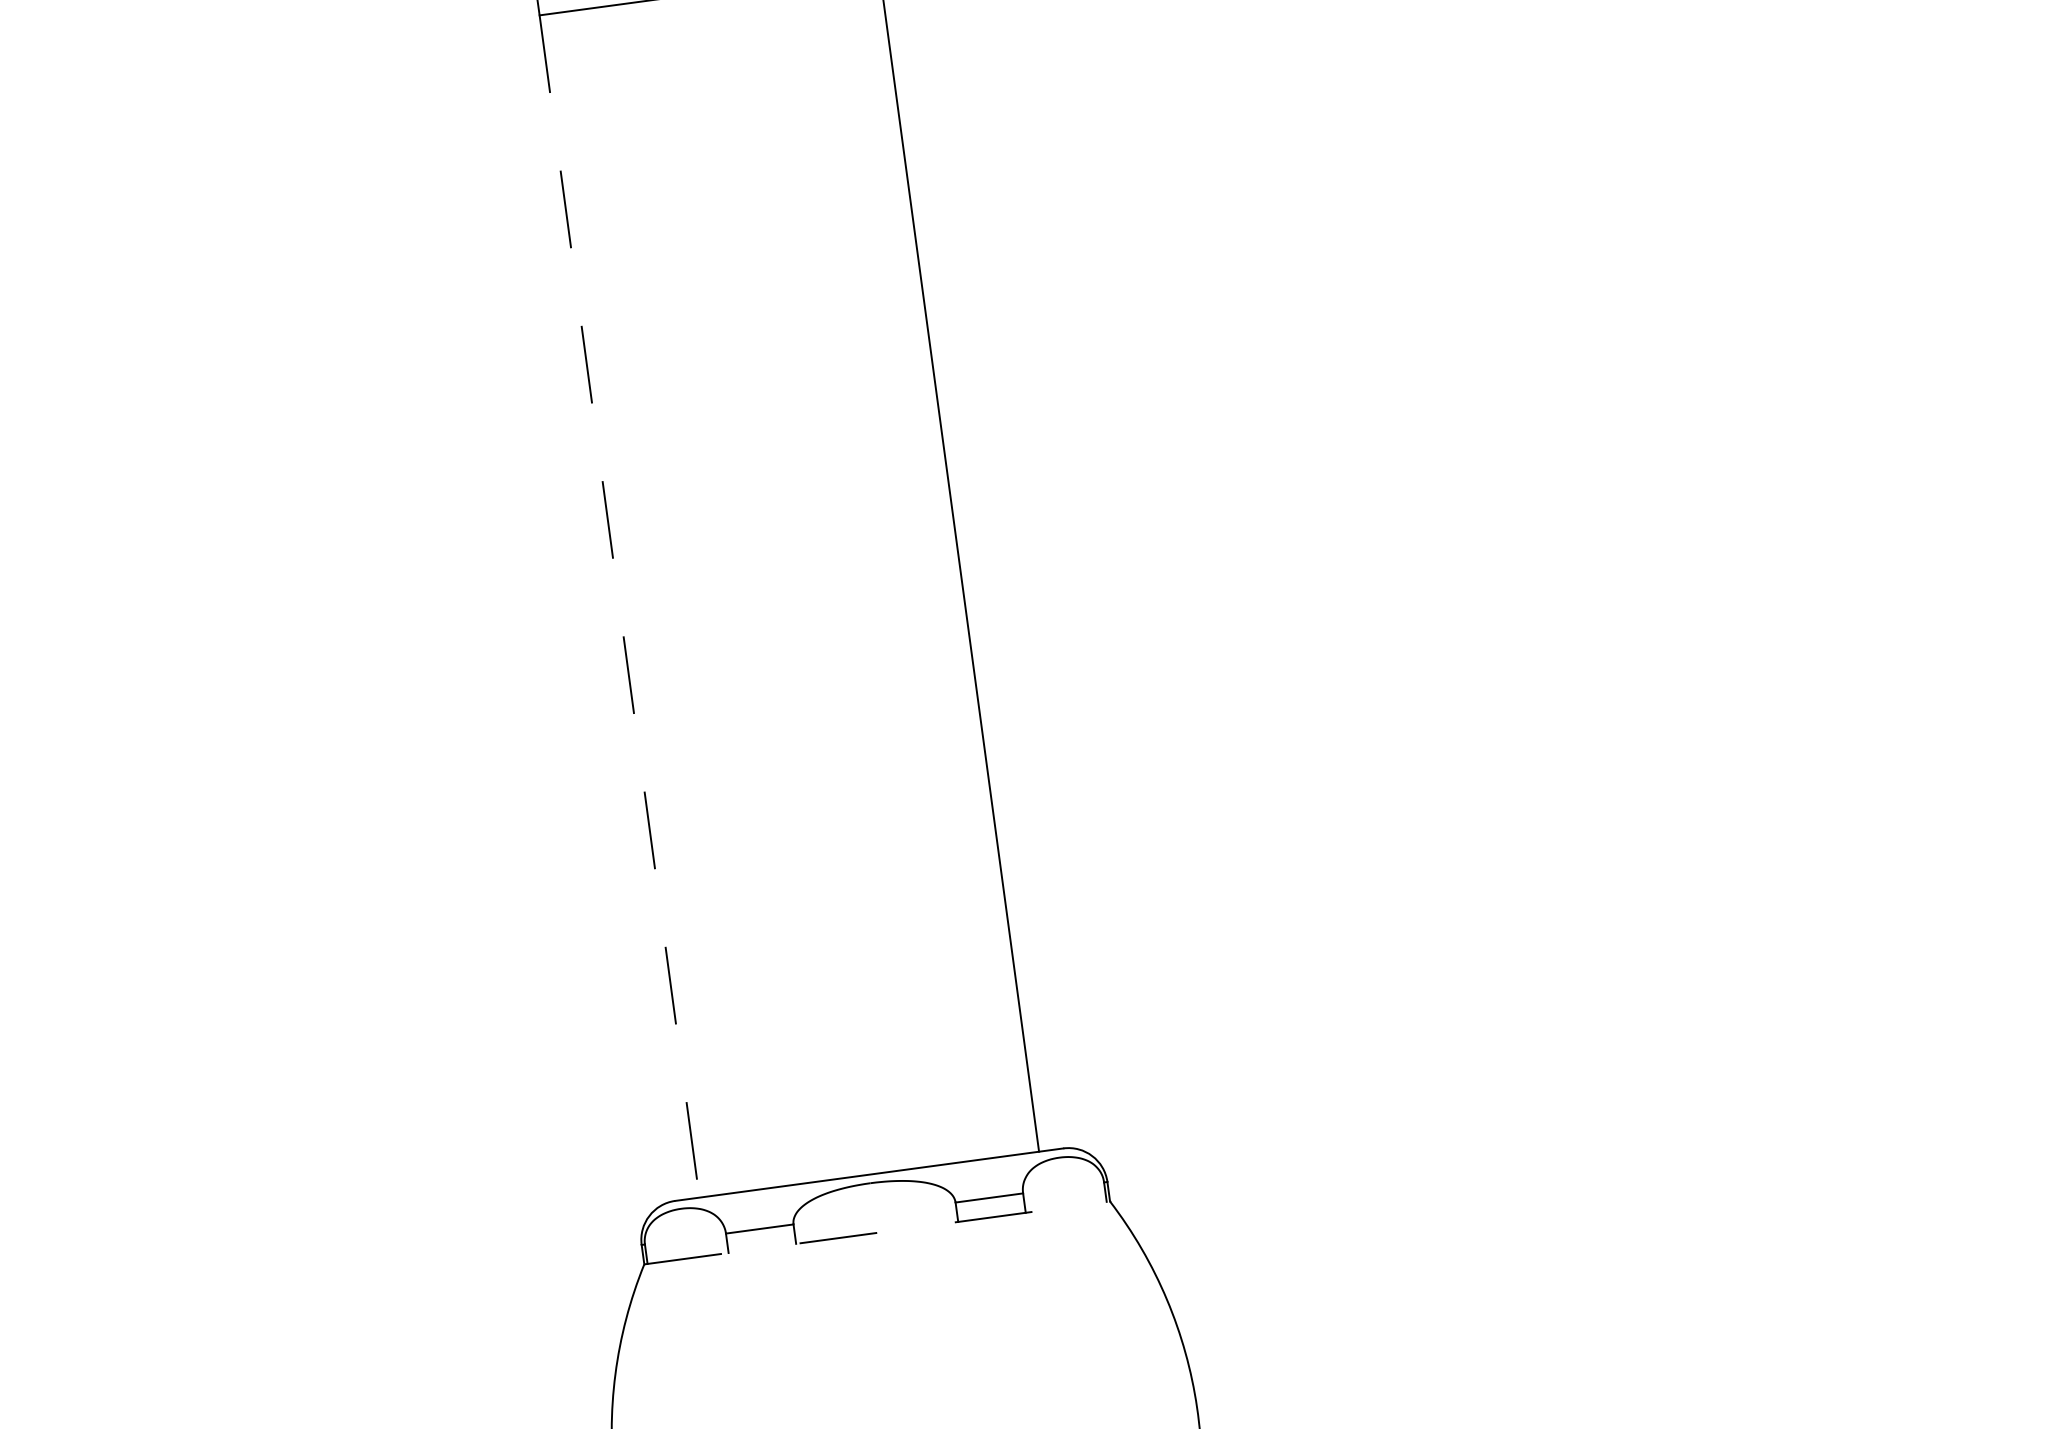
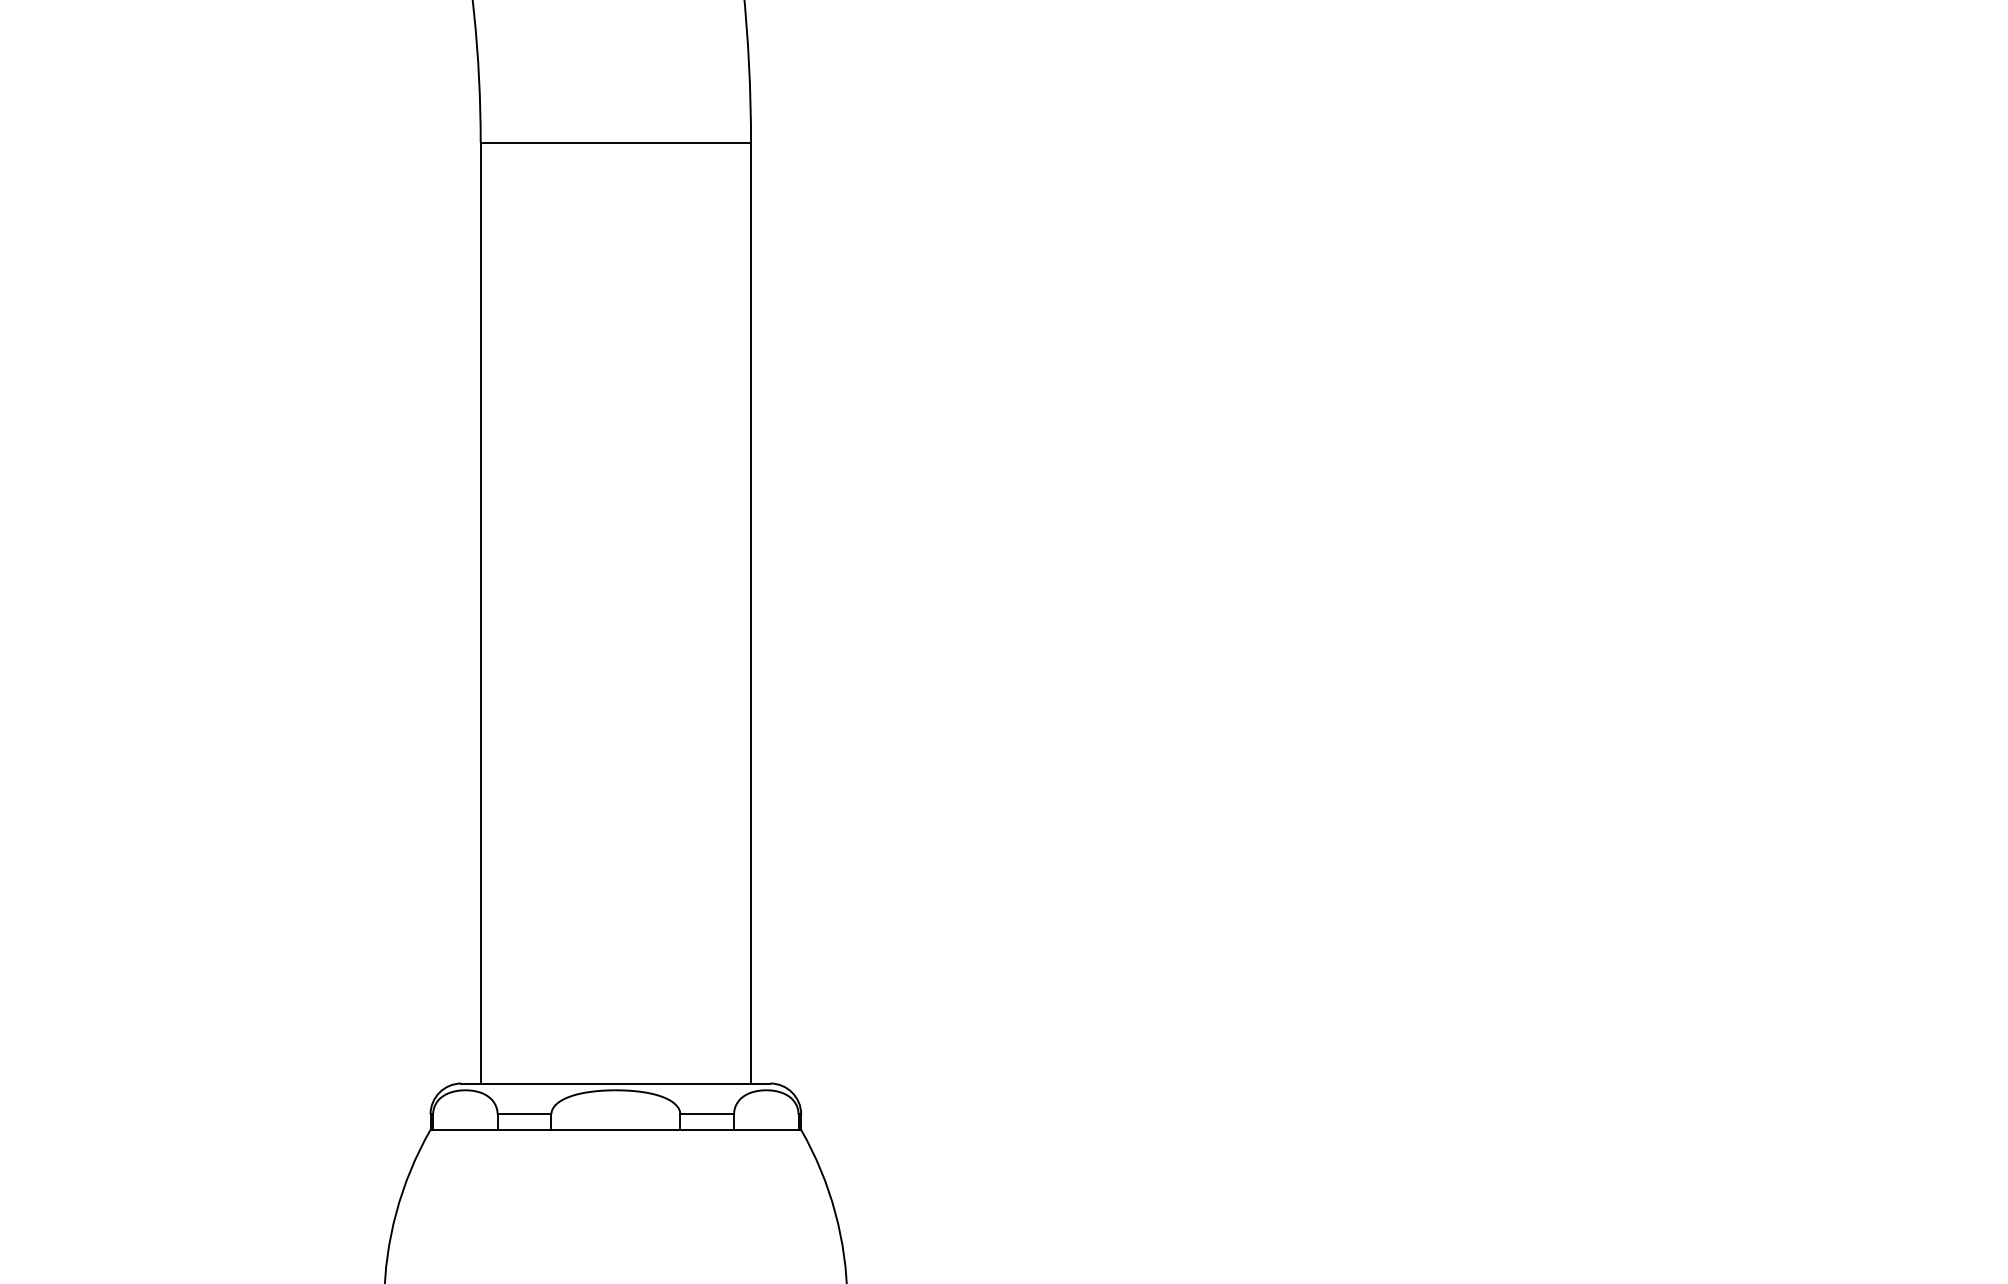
line: (619, 607) -> (480, 613), dashed -> solid
line: (877, 1232) -> (616, 1129), dashed -> solid

